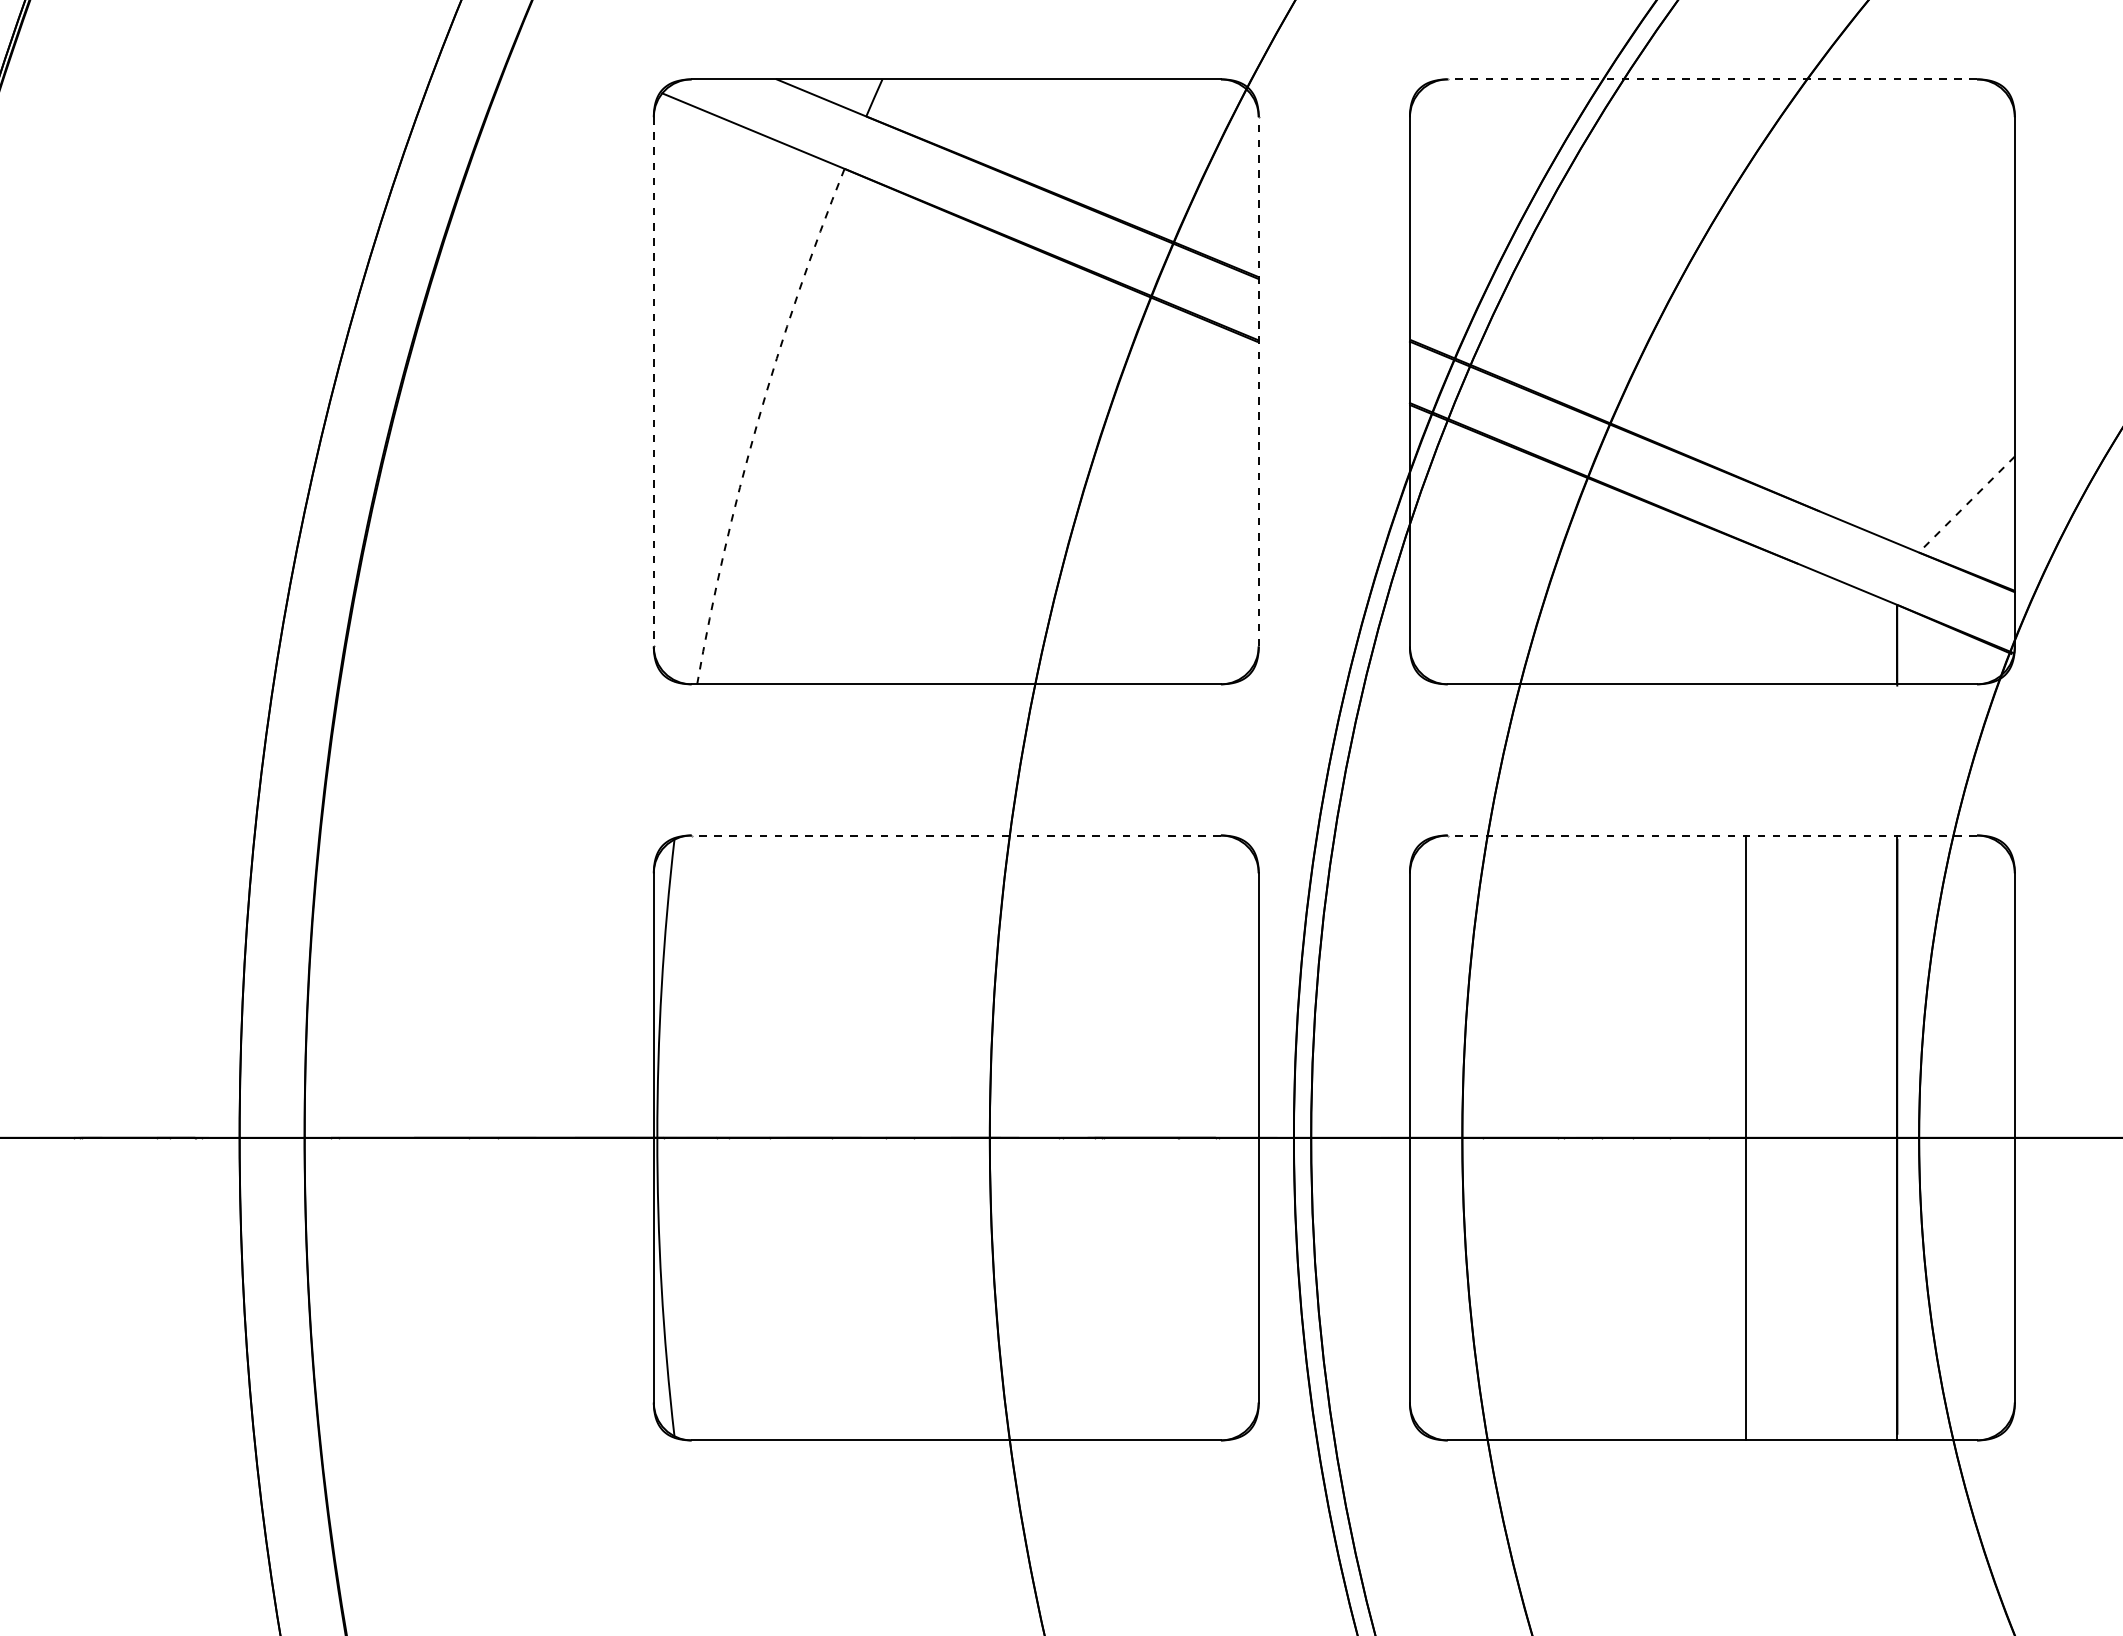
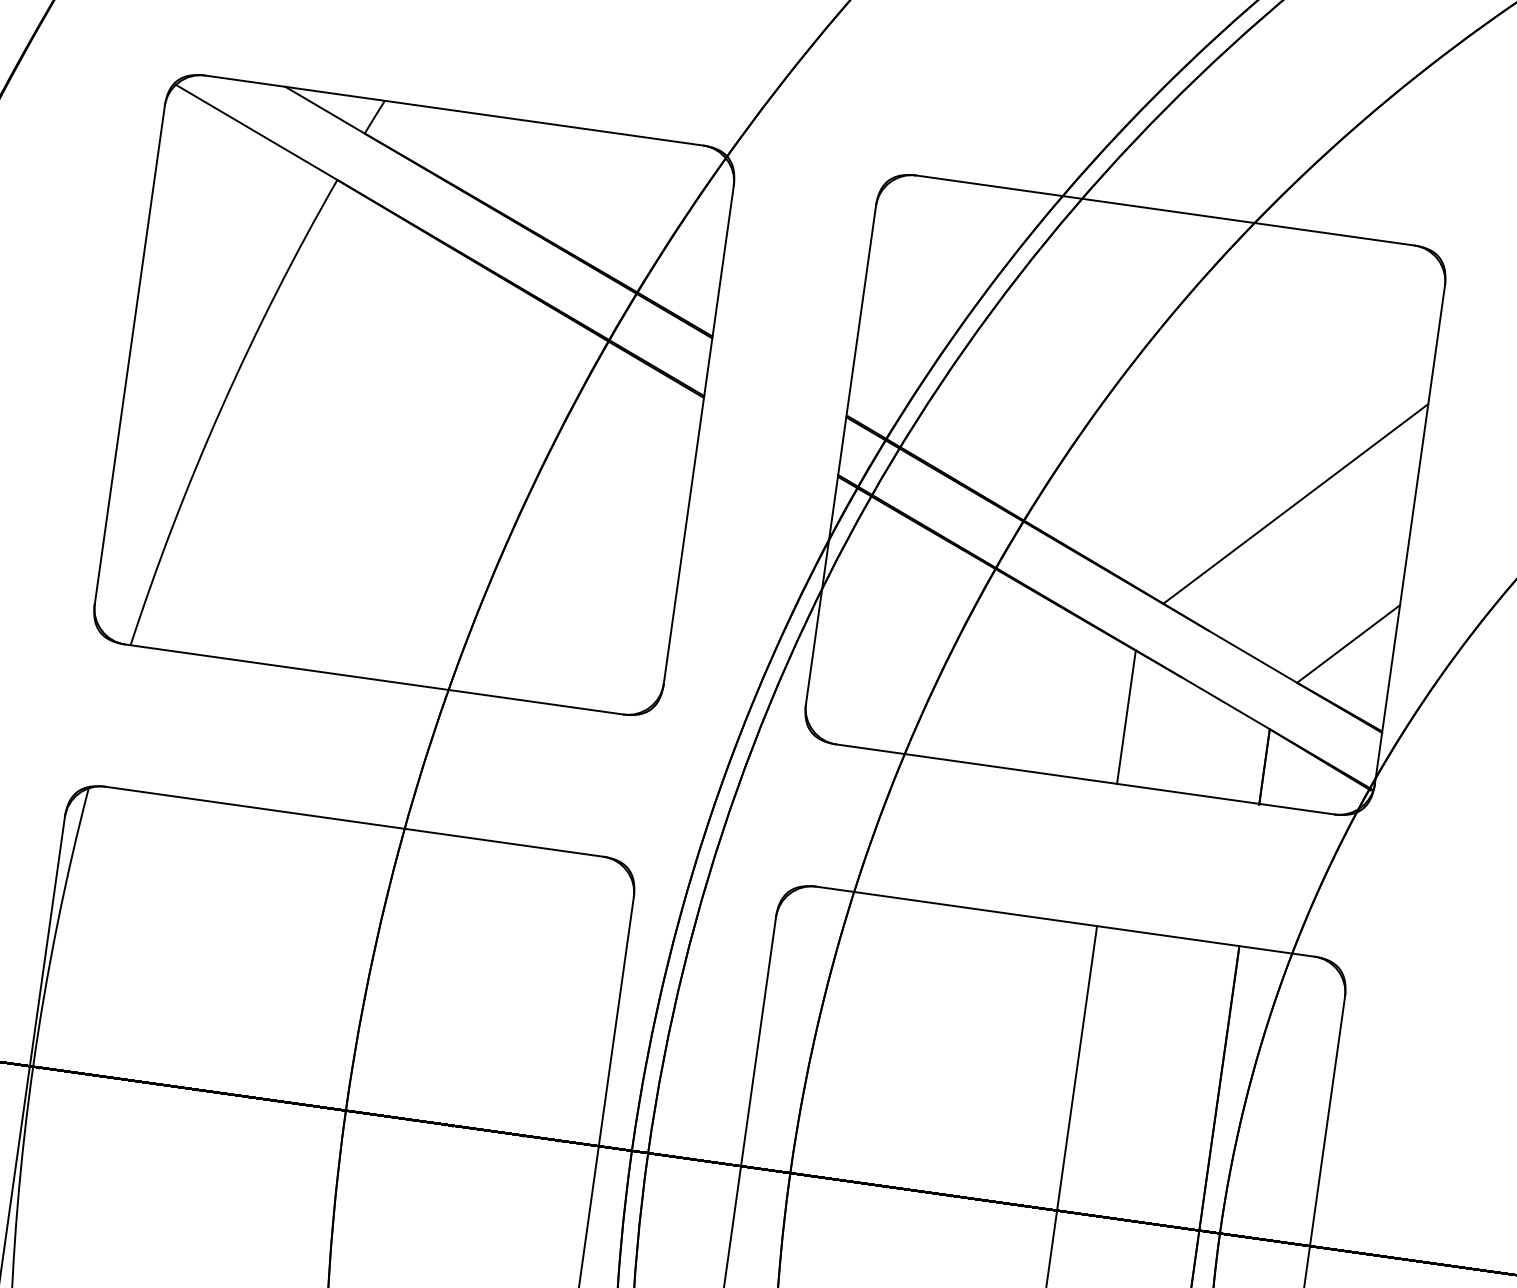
line: (1712, 79) -> (1165, 210), dashed -> solid
line: (1890, 365) -> (1295, 503), added
line: (653, 381) -> (129, 354), dashed -> solid
line: (1258, 381) -> (698, 434), dashed -> solid
arc: (757, 422) -> (221, 407), dashed -> solid
line: (1966, 504) -> (1348, 643), dashed -> solid
line: (1745, 613) -> (1125, 717), added
line: (956, 835) -> (354, 821), dashed -> solid
line: (1712, 835) -> (1065, 921), dashed -> solid

